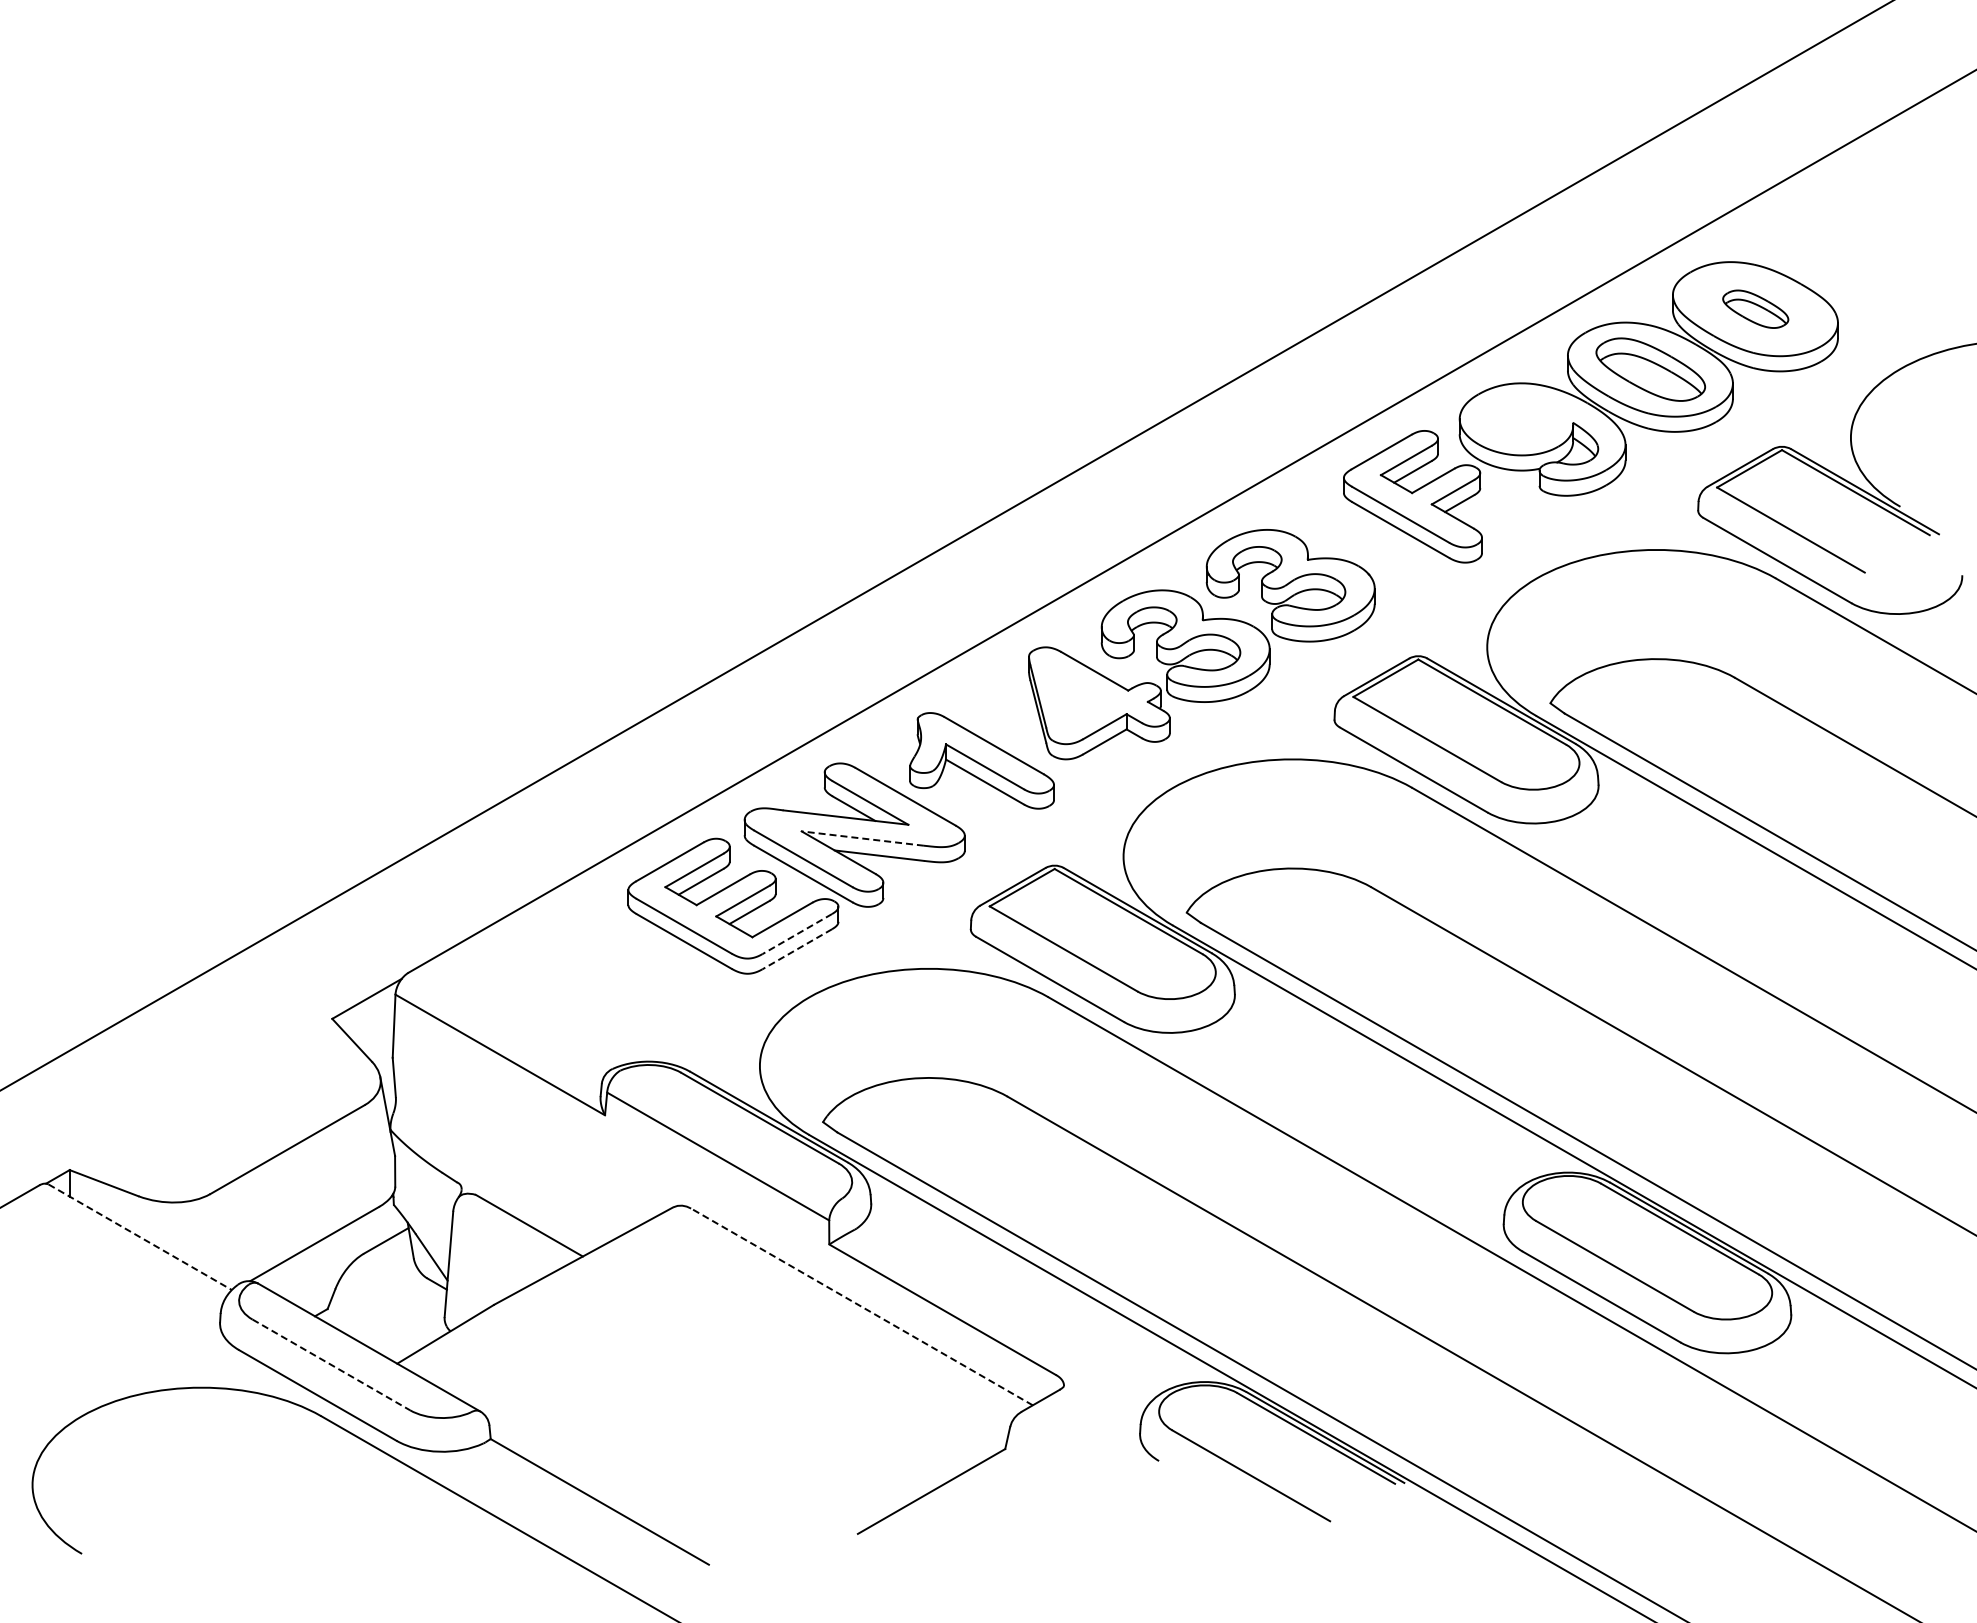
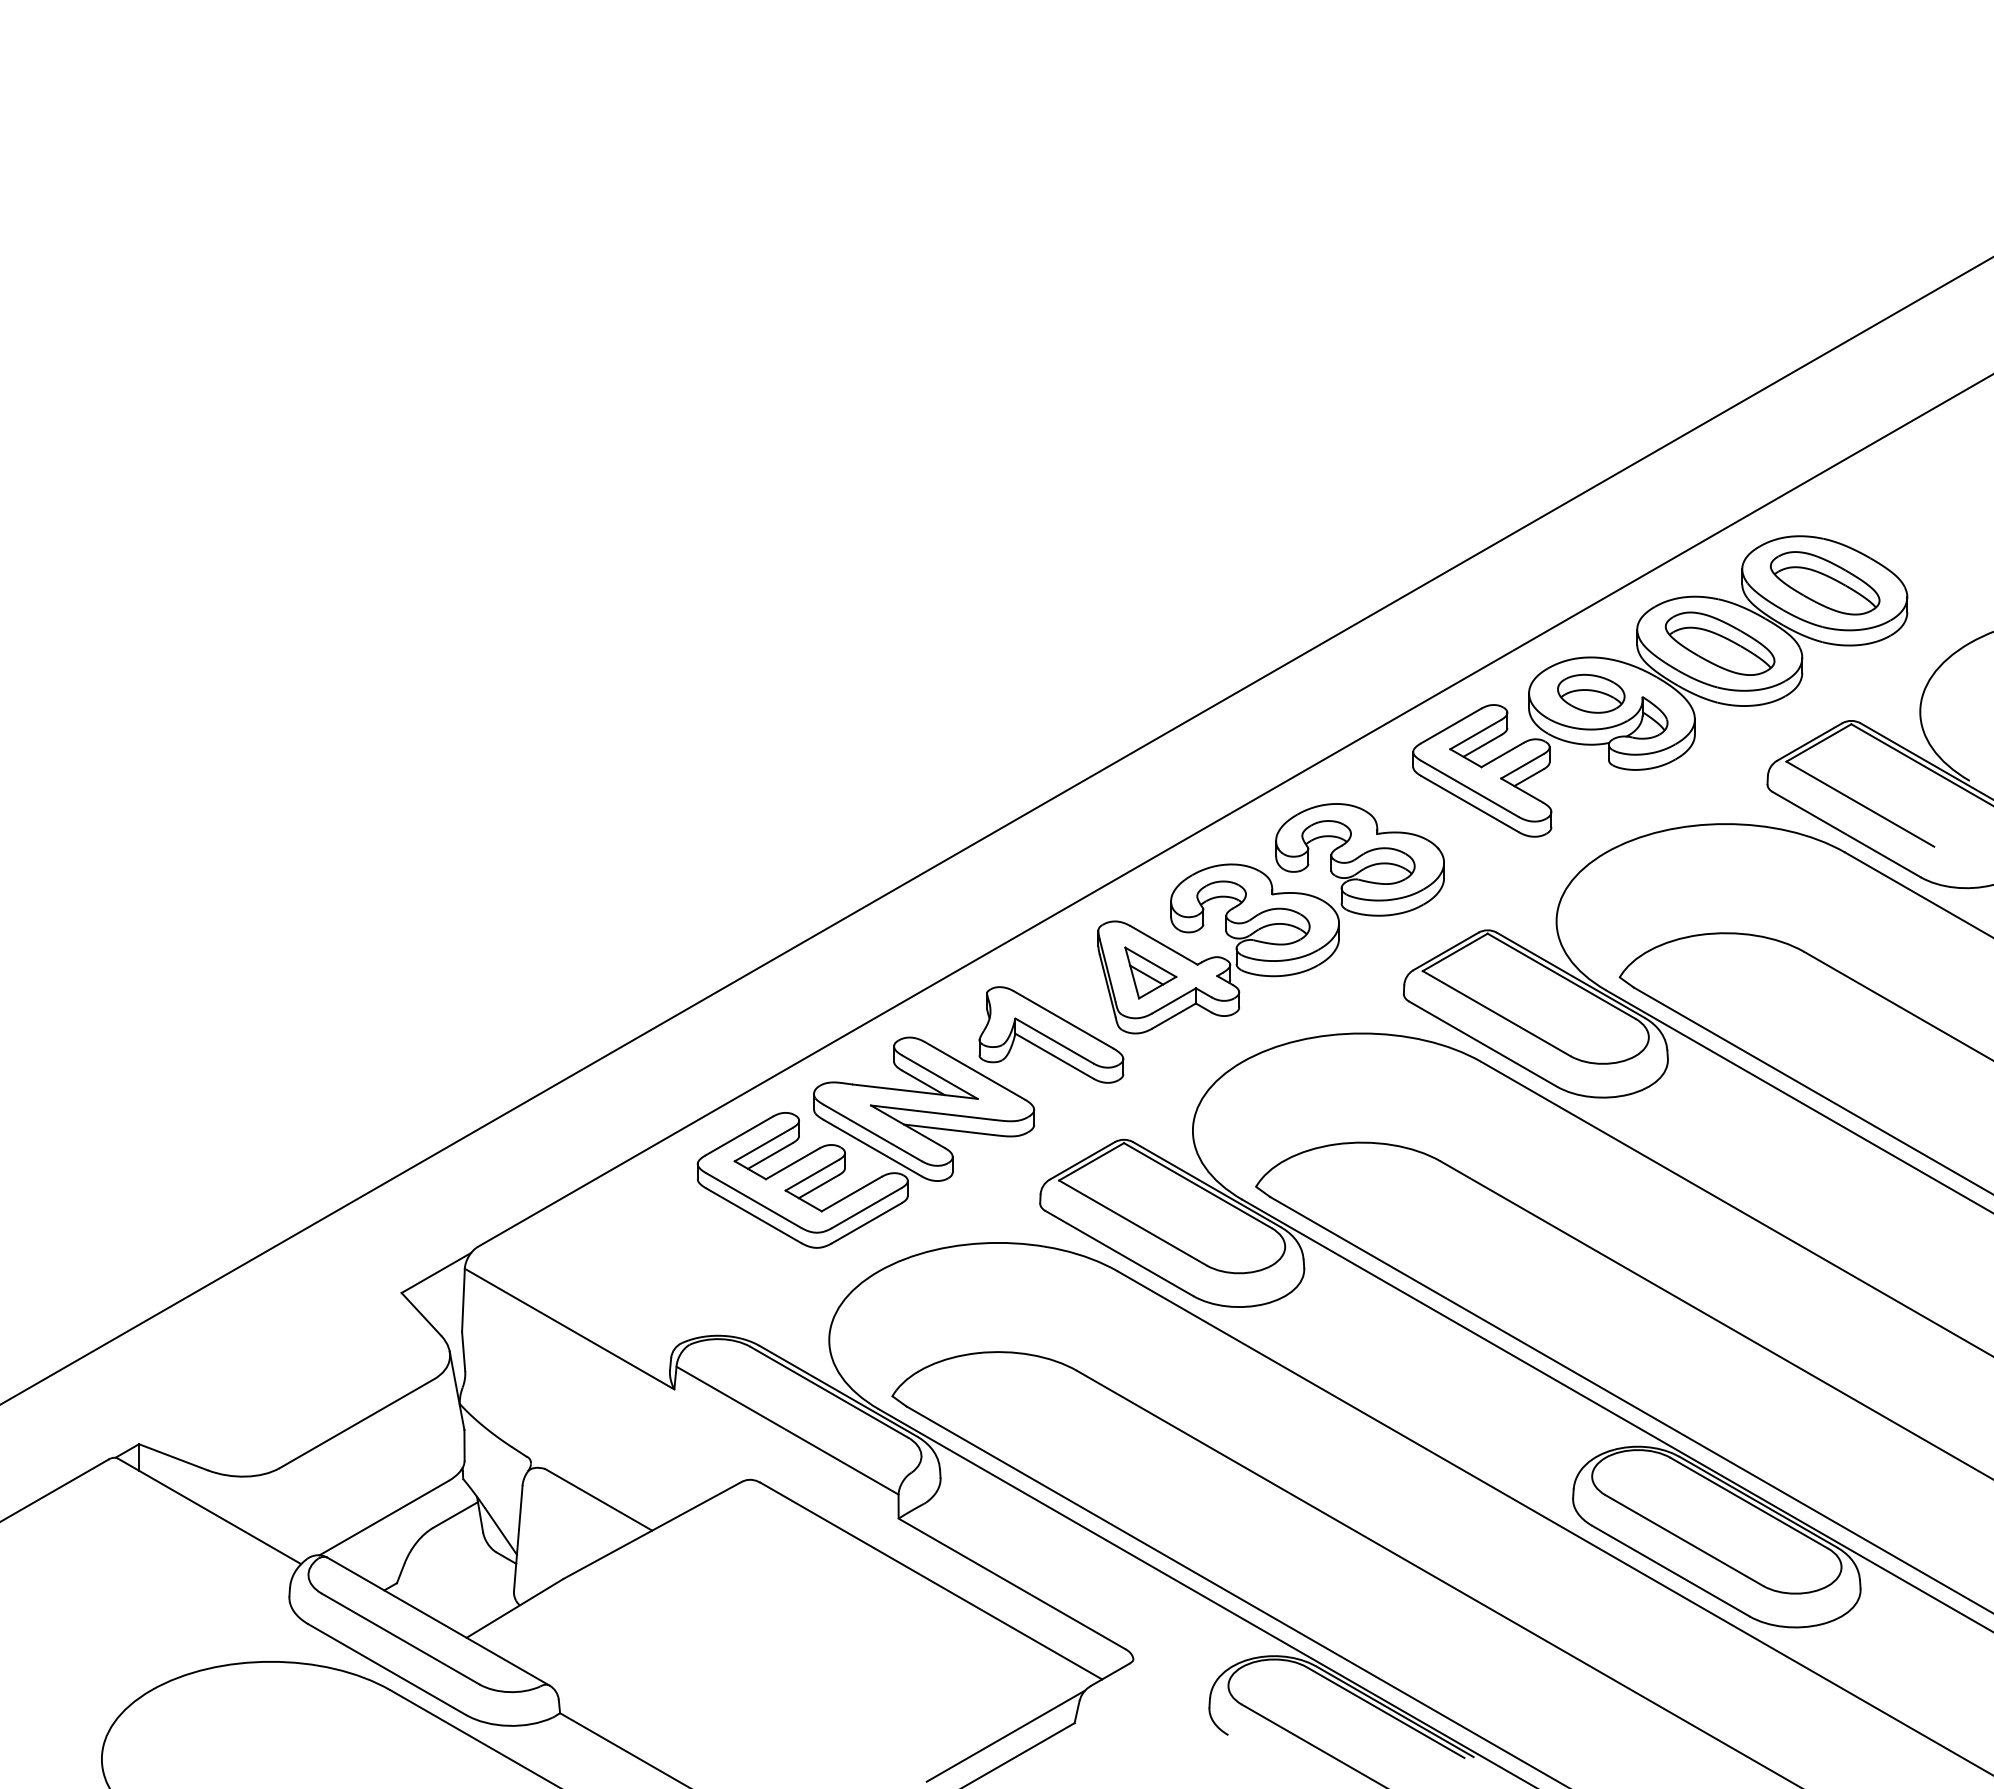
part: (1755, 309) -> (1824, 583), size x1.67
part: (1522, 419) -> (1591, 693), added
part: (1081, 698) -> (1150, 972), added
line: (863, 838) -> (932, 1112), dashed -> solid
line: (797, 934) -> (866, 1208), dashed -> solid
line: (797, 949) -> (866, 1223), dashed -> solid
line: (140, 1237) -> (209, 1511), dashed -> solid
line: (861, 1306) -> (930, 1580), dashed -> solid
line: (331, 1365) -> (400, 1639), dashed -> solid
line: (936, 1461) -> (1005, 1735), added

